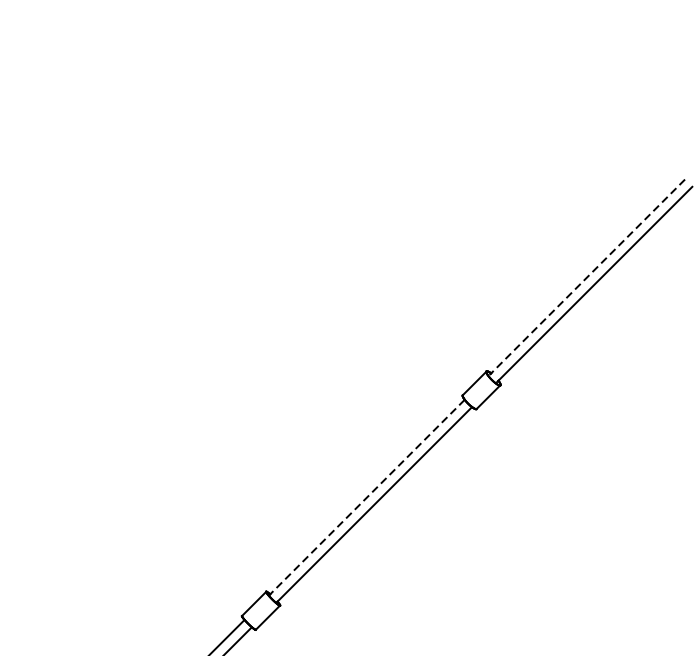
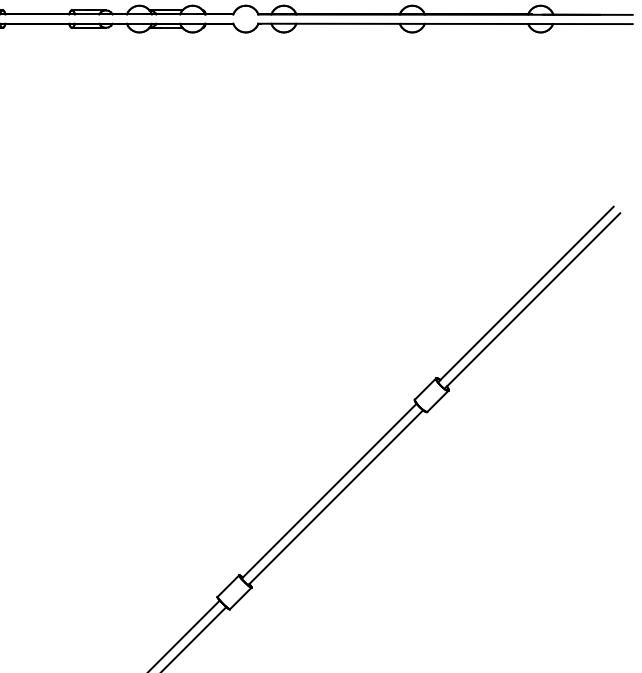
line: (587, 277) -> (526, 294), dashed -> solid
line: (367, 496) -> (329, 490), dashed -> solid

